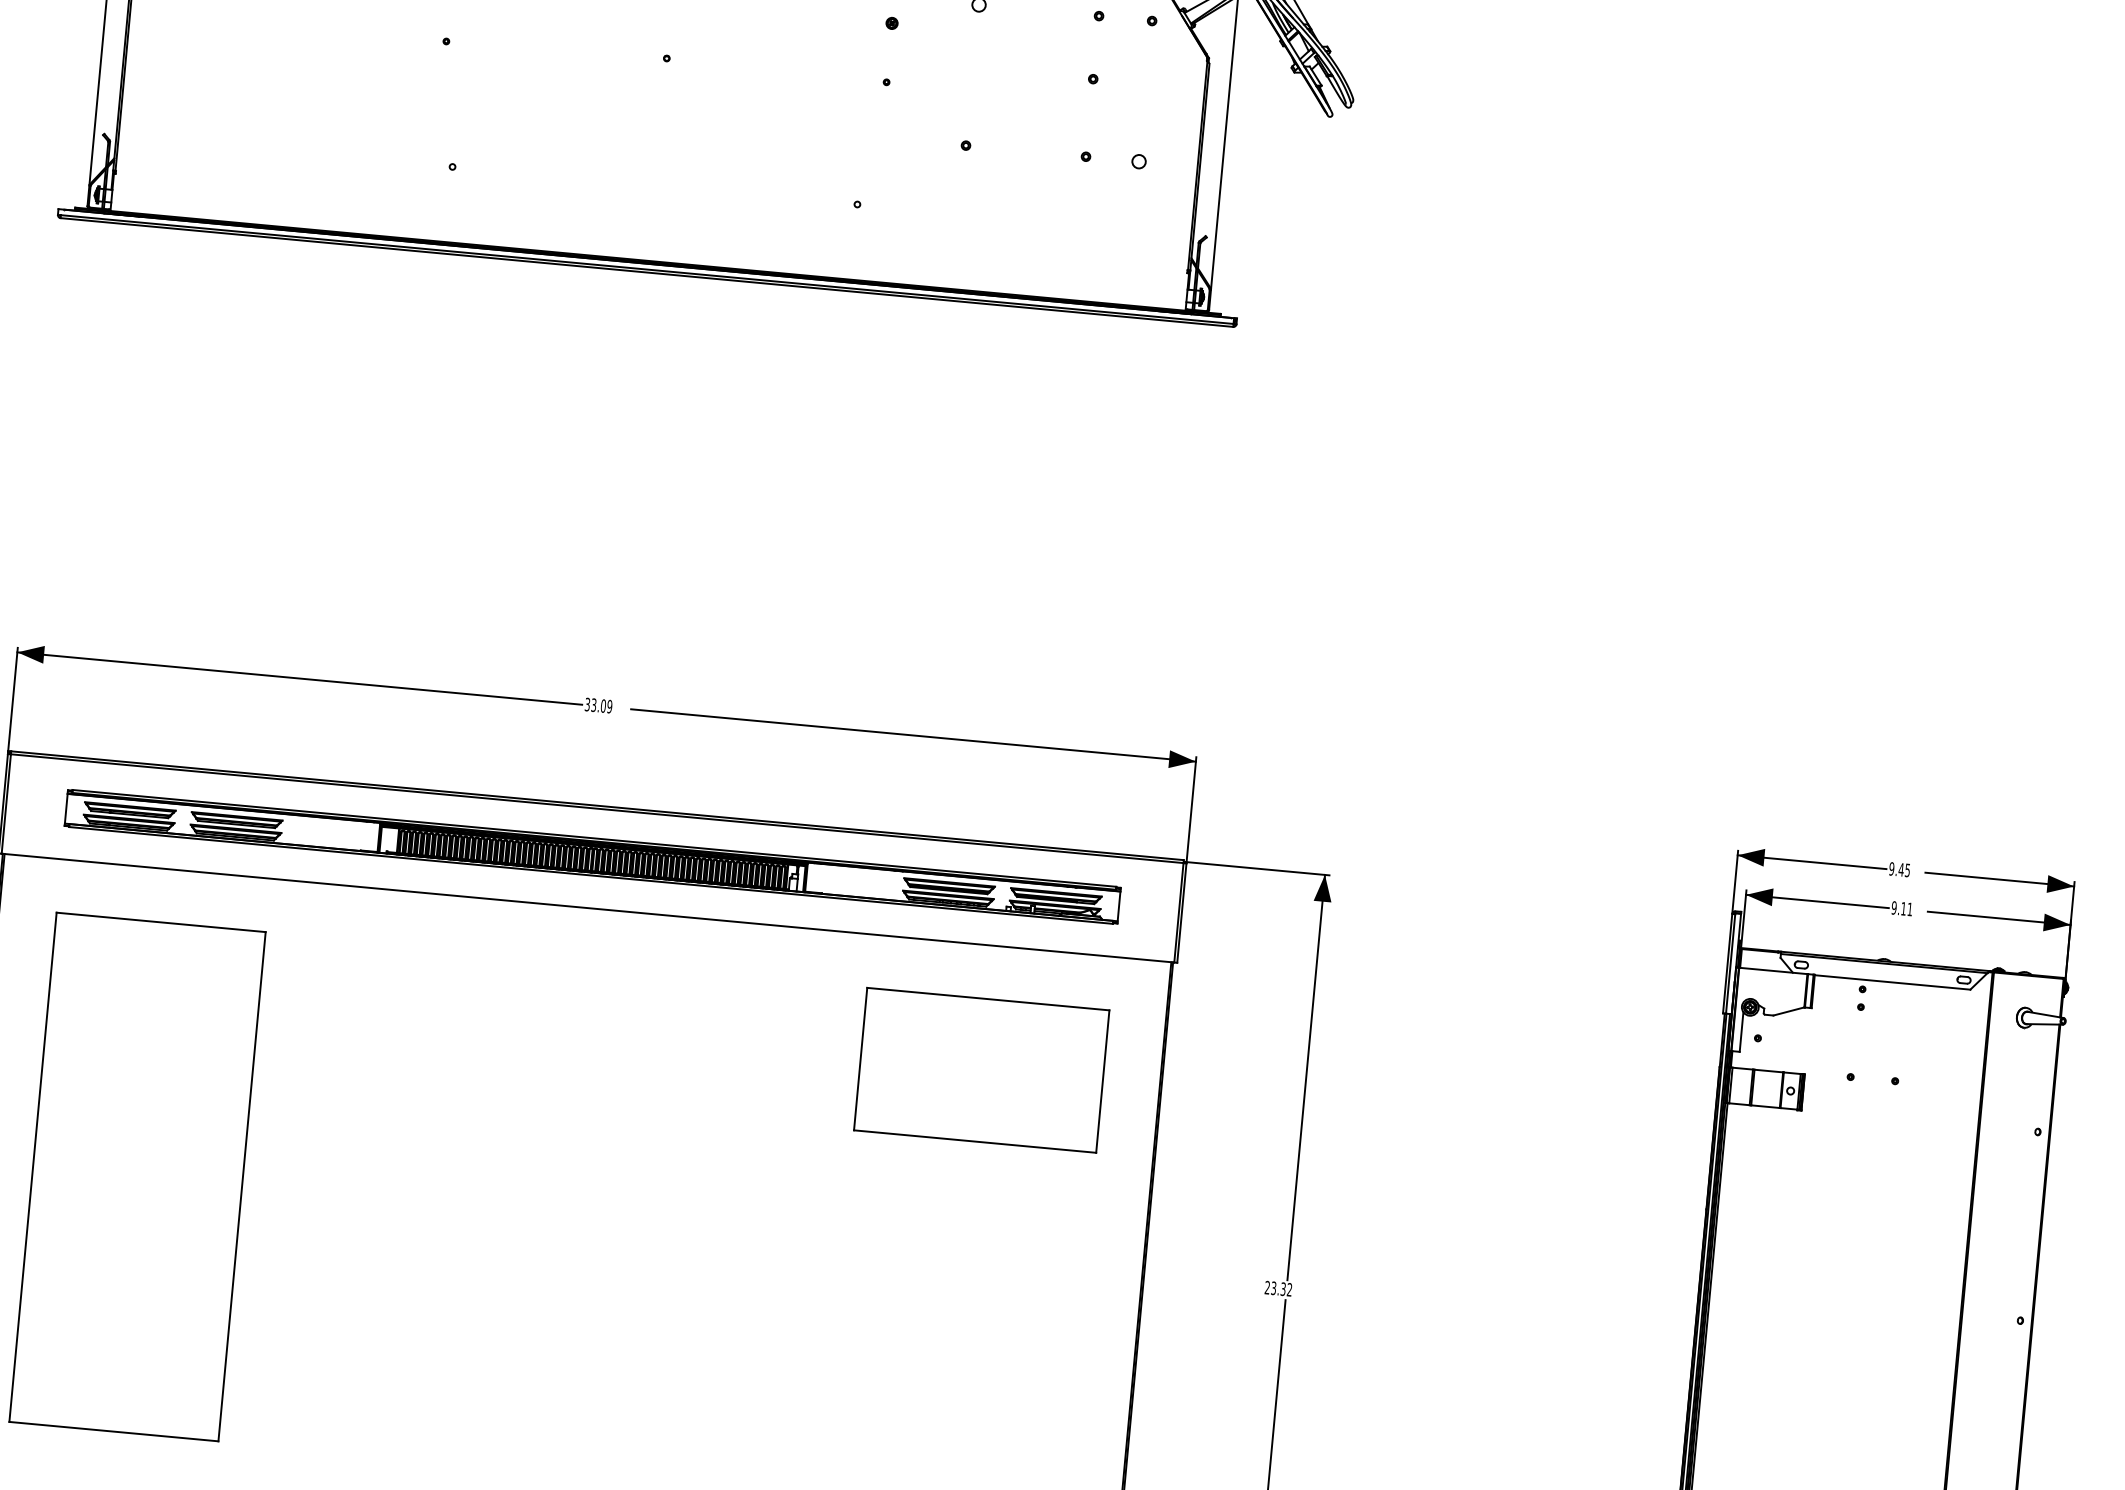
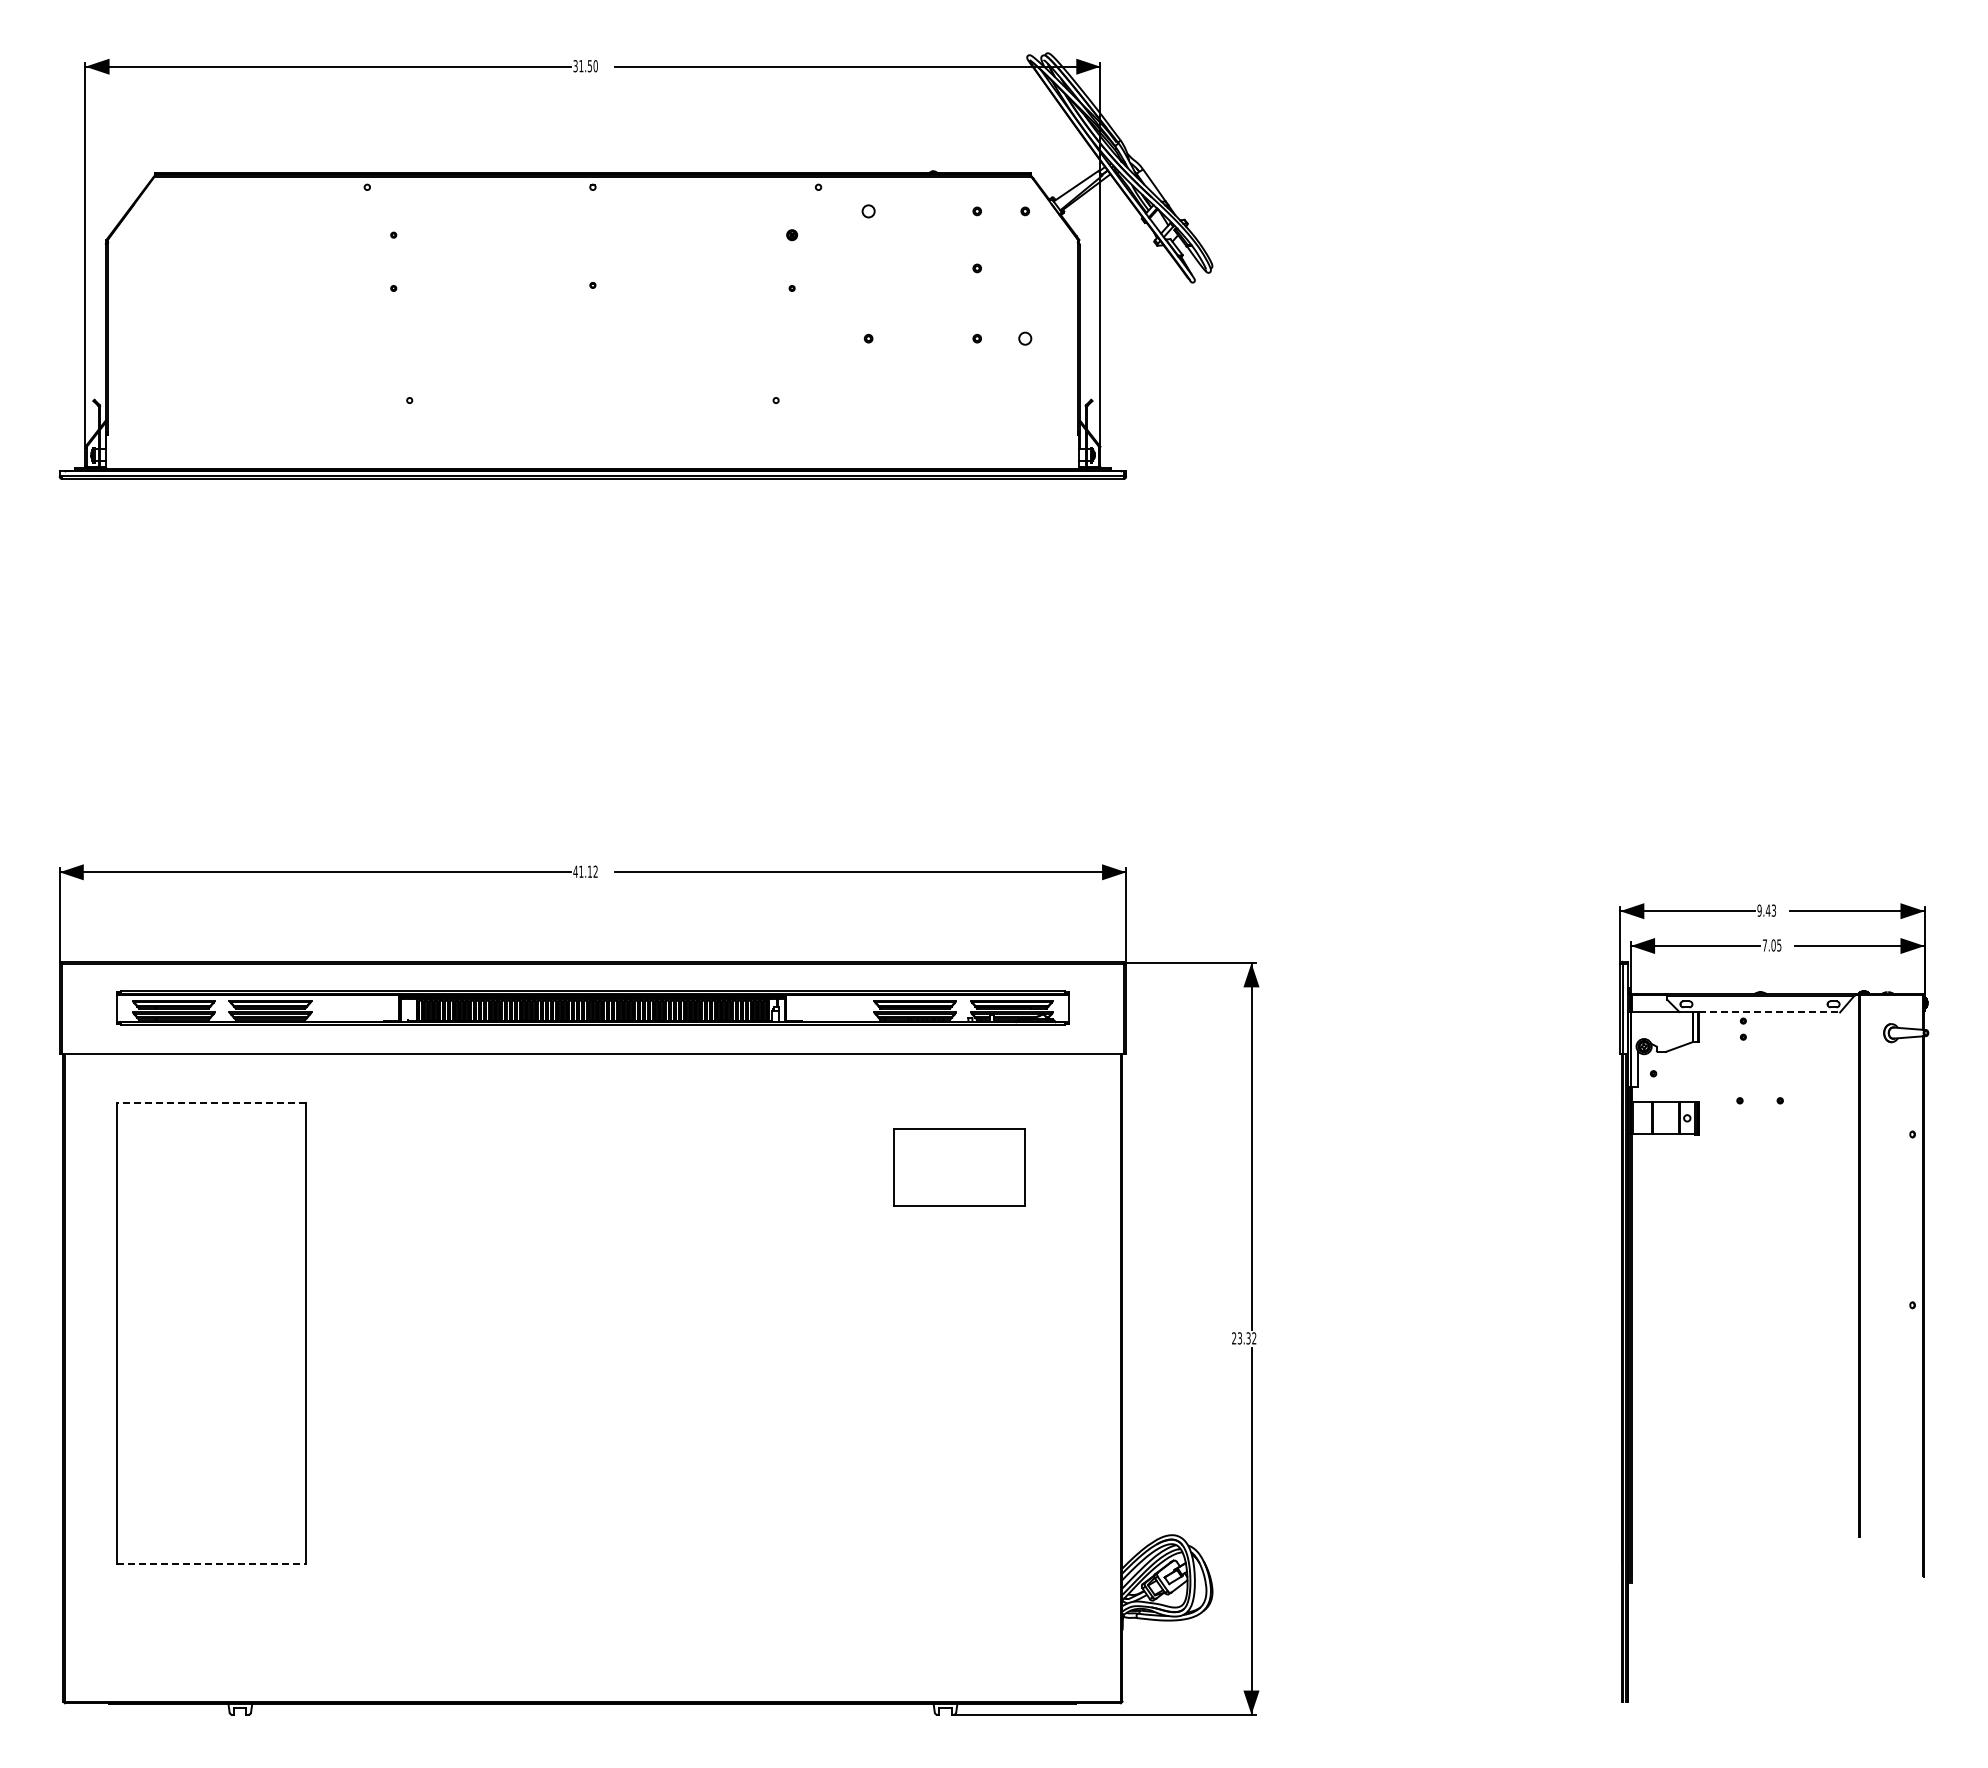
text: (598, 705) -> (585, 871), 33.09 -> 41.12
text: (1907, 869) -> (1773, 909), 9.45 -> 9.43
text: (1901, 908) -> (1771, 945), 9.11 -> 7.05
line: (161, 922) -> (211, 1102), solid -> dashed
line: (1893, 982) -> (1770, 1012), solid -> dashed
part: (981, 1070) -> (959, 1167), size x0.6
line: (114, 1431) -> (211, 1563), solid -> dashed

